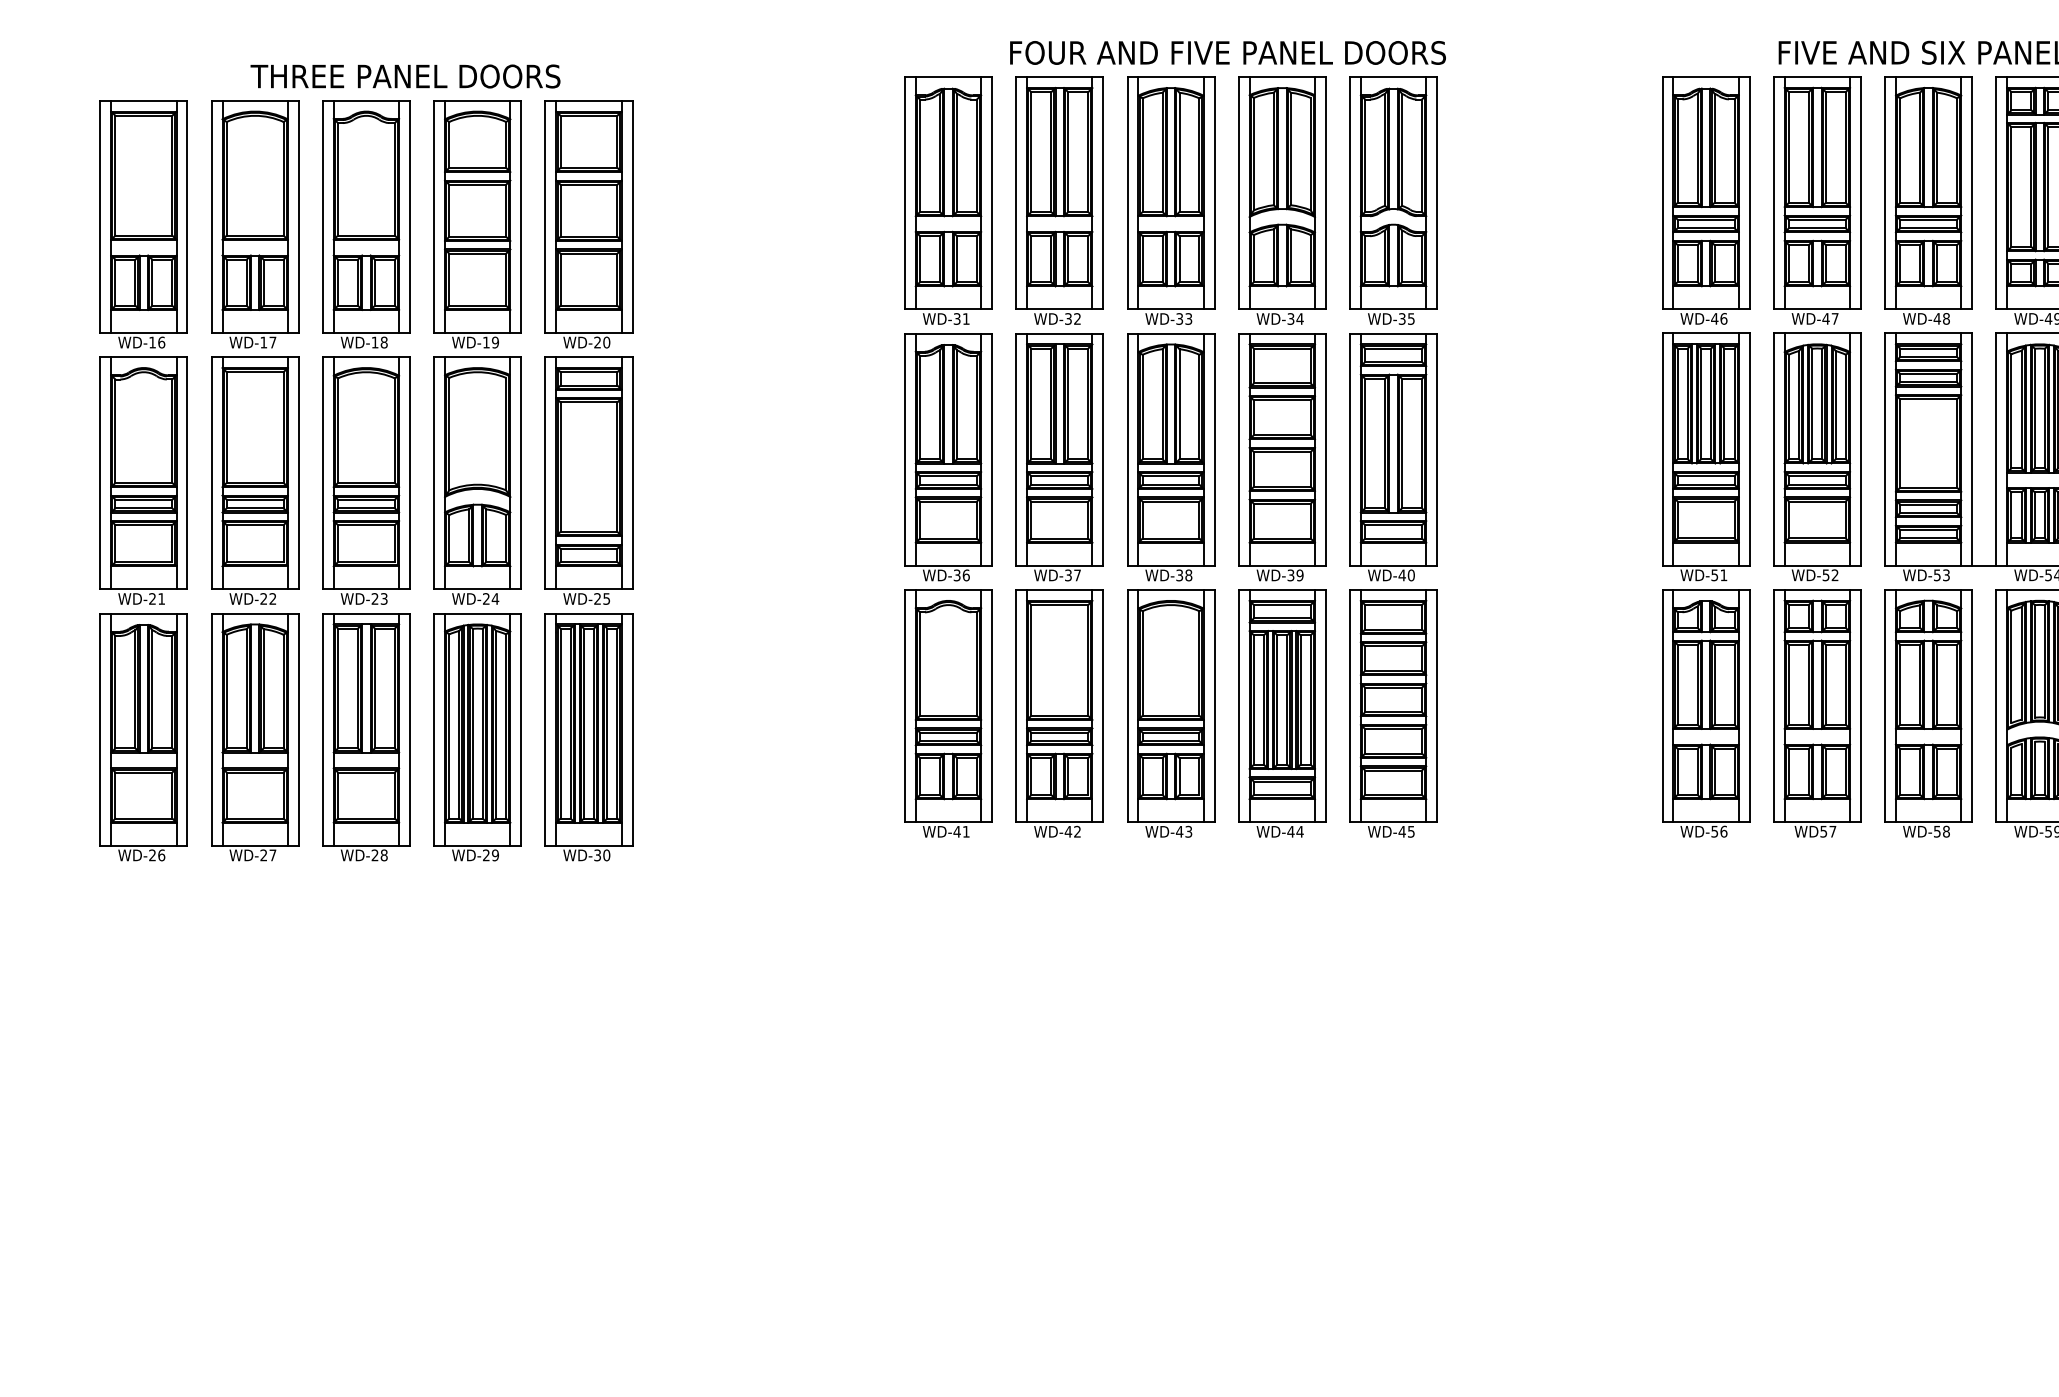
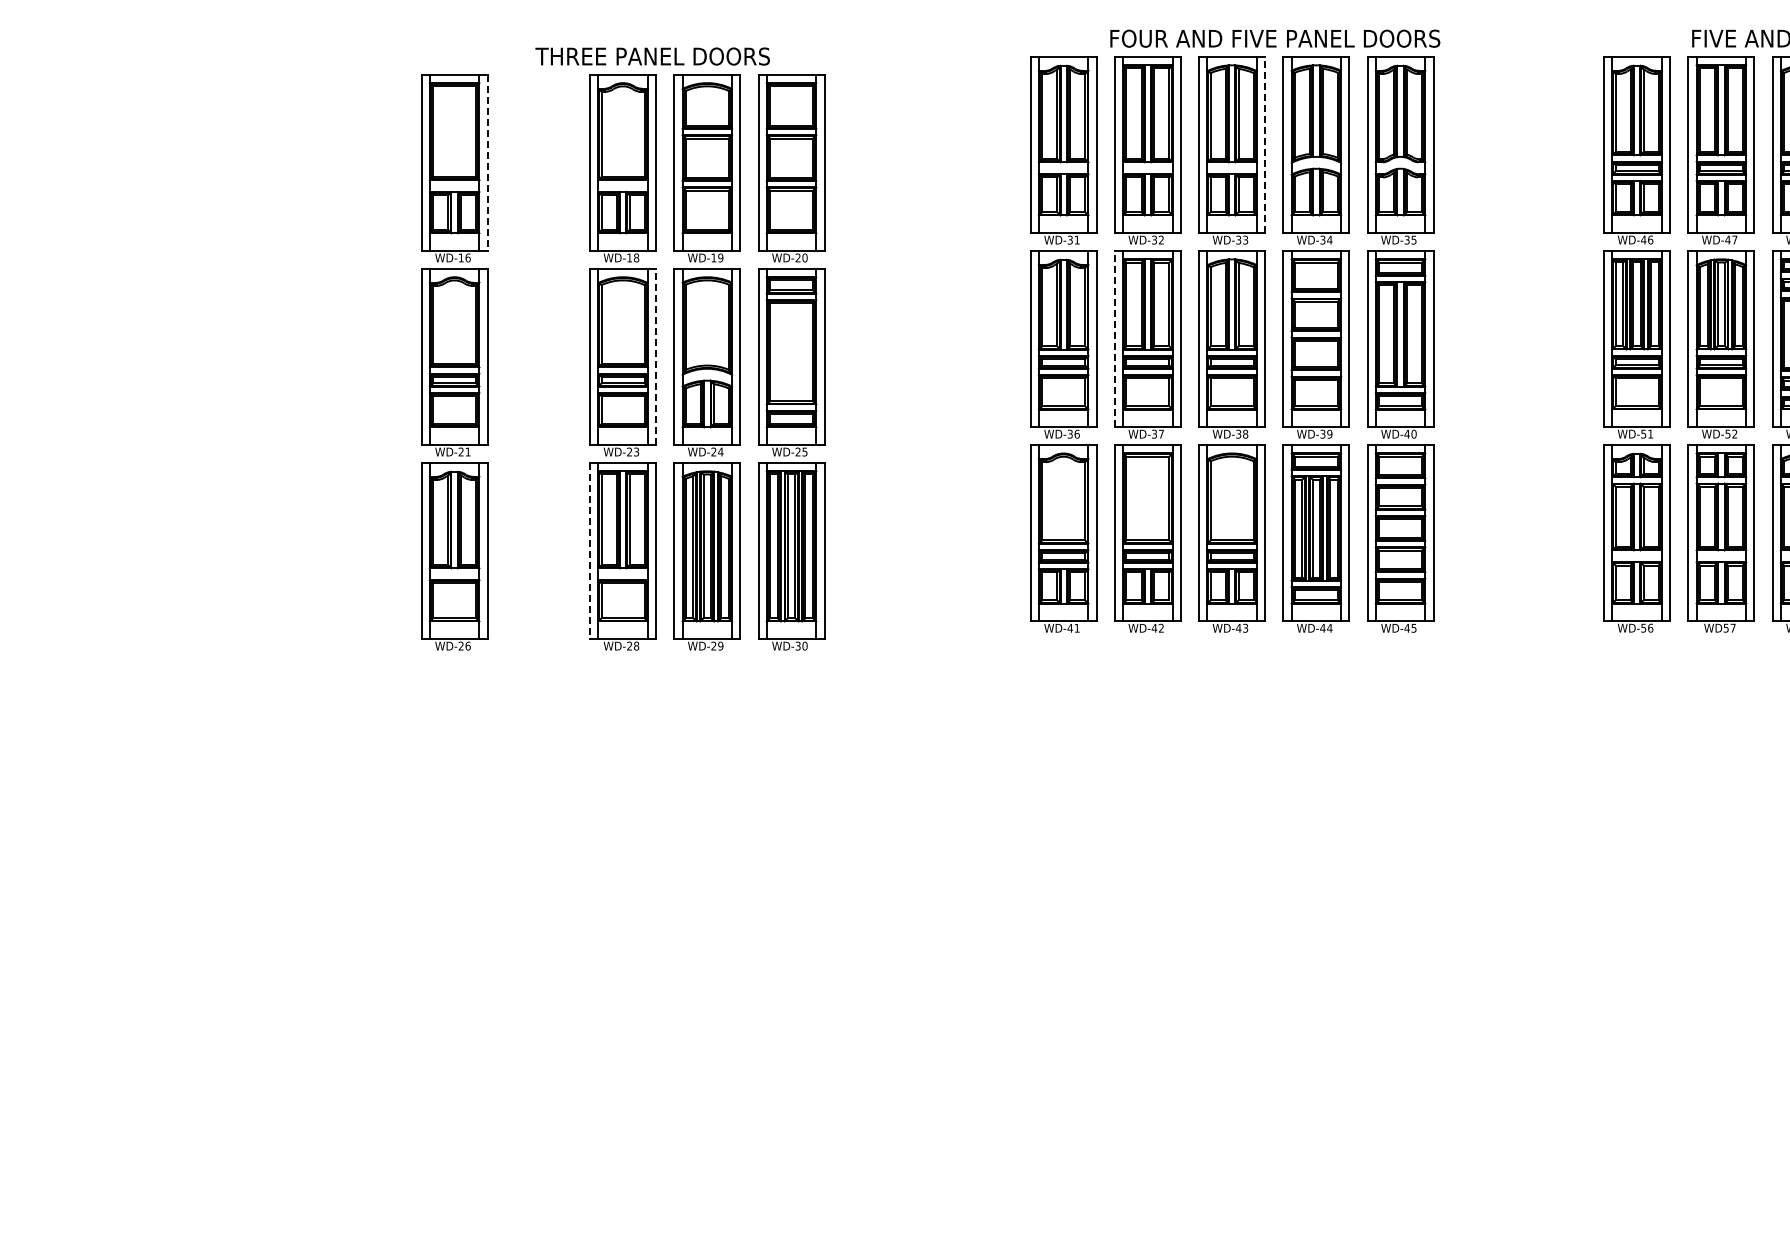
line: (1215, 192) -> (1265, 144), solid -> dashed
line: (187, 216) -> (487, 162), solid -> dashed
line: (1015, 450) -> (1114, 339), solid -> dashed
line: (410, 472) -> (656, 356), solid -> dashed
part: (254, 480) -> (538, 362), removed
line: (323, 729) -> (590, 550), solid -> dashed

